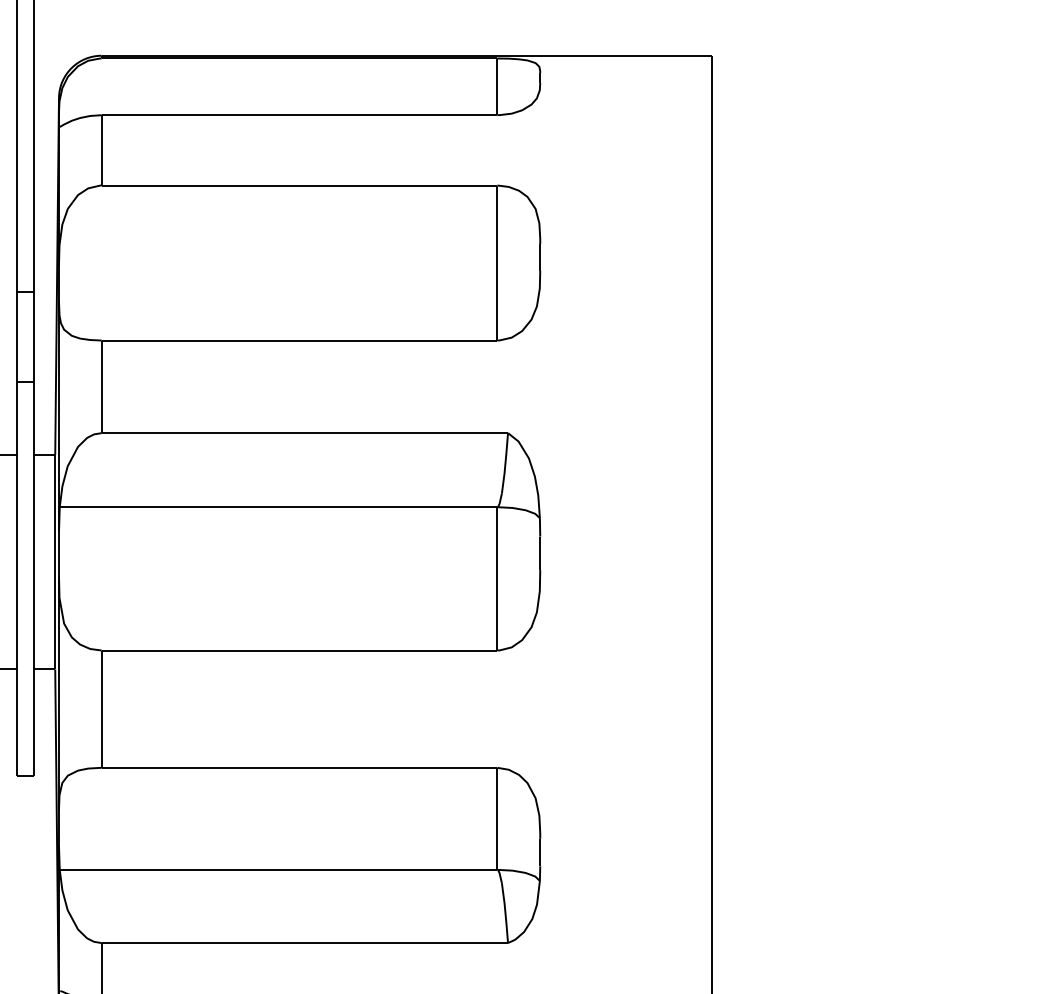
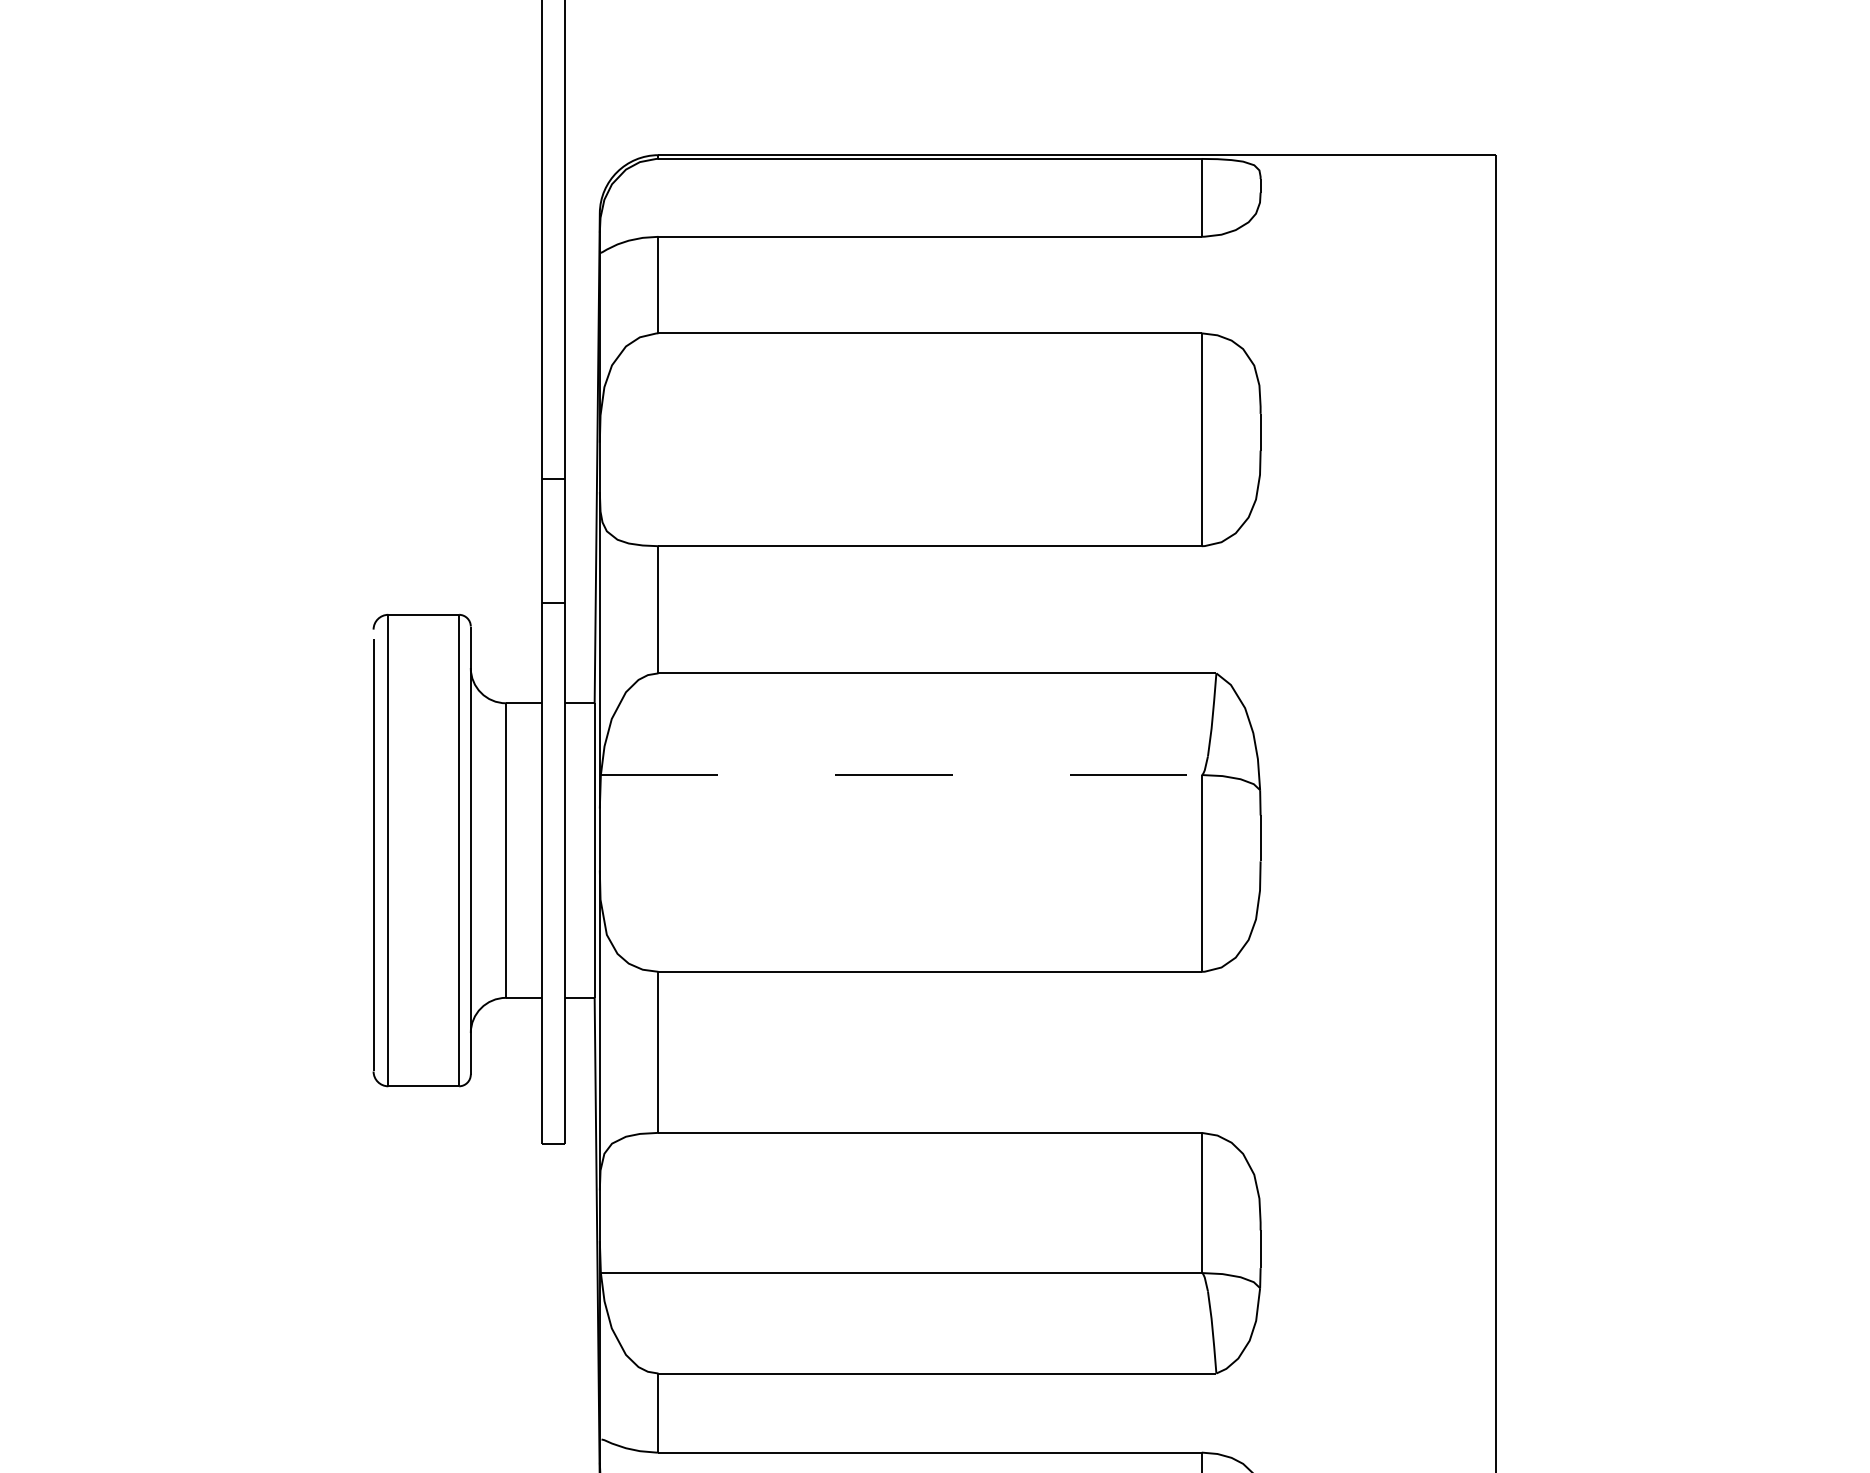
line: (278, 507) -> (901, 775), solid -> dashed

